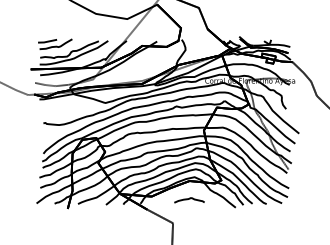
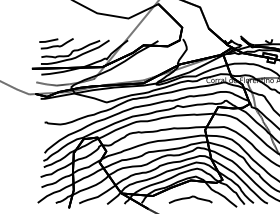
part: (189, 200) -> (190, 199), size x1.43

